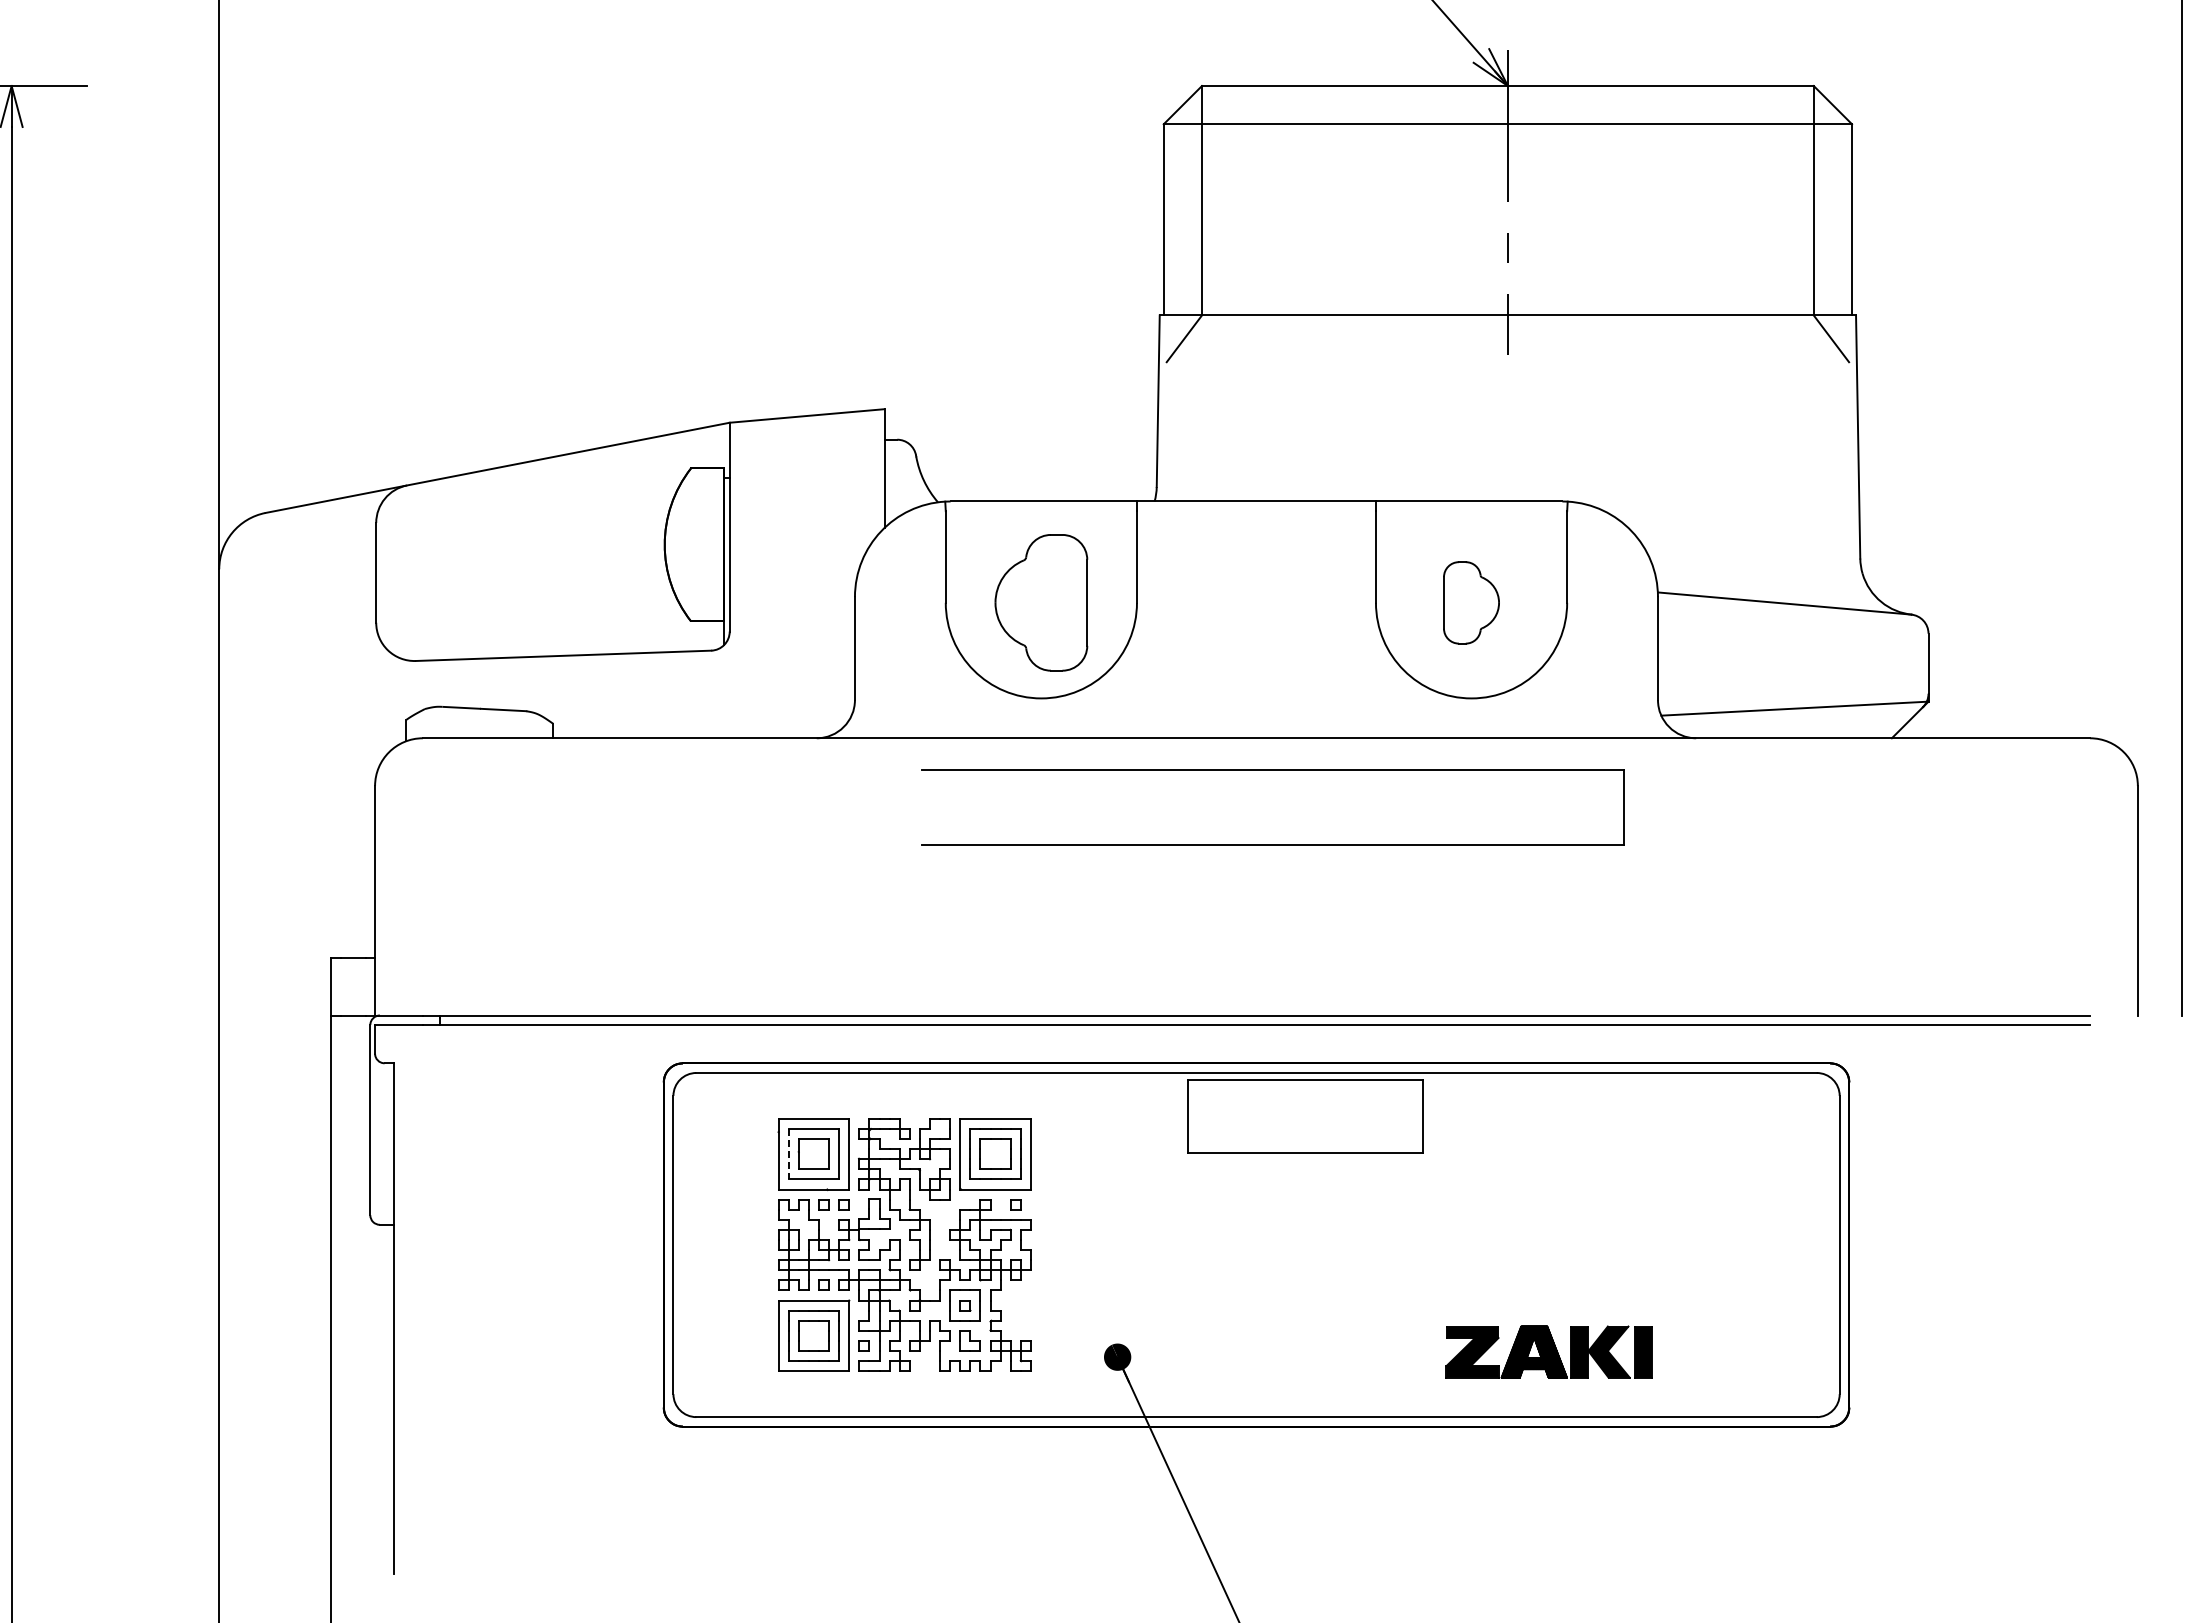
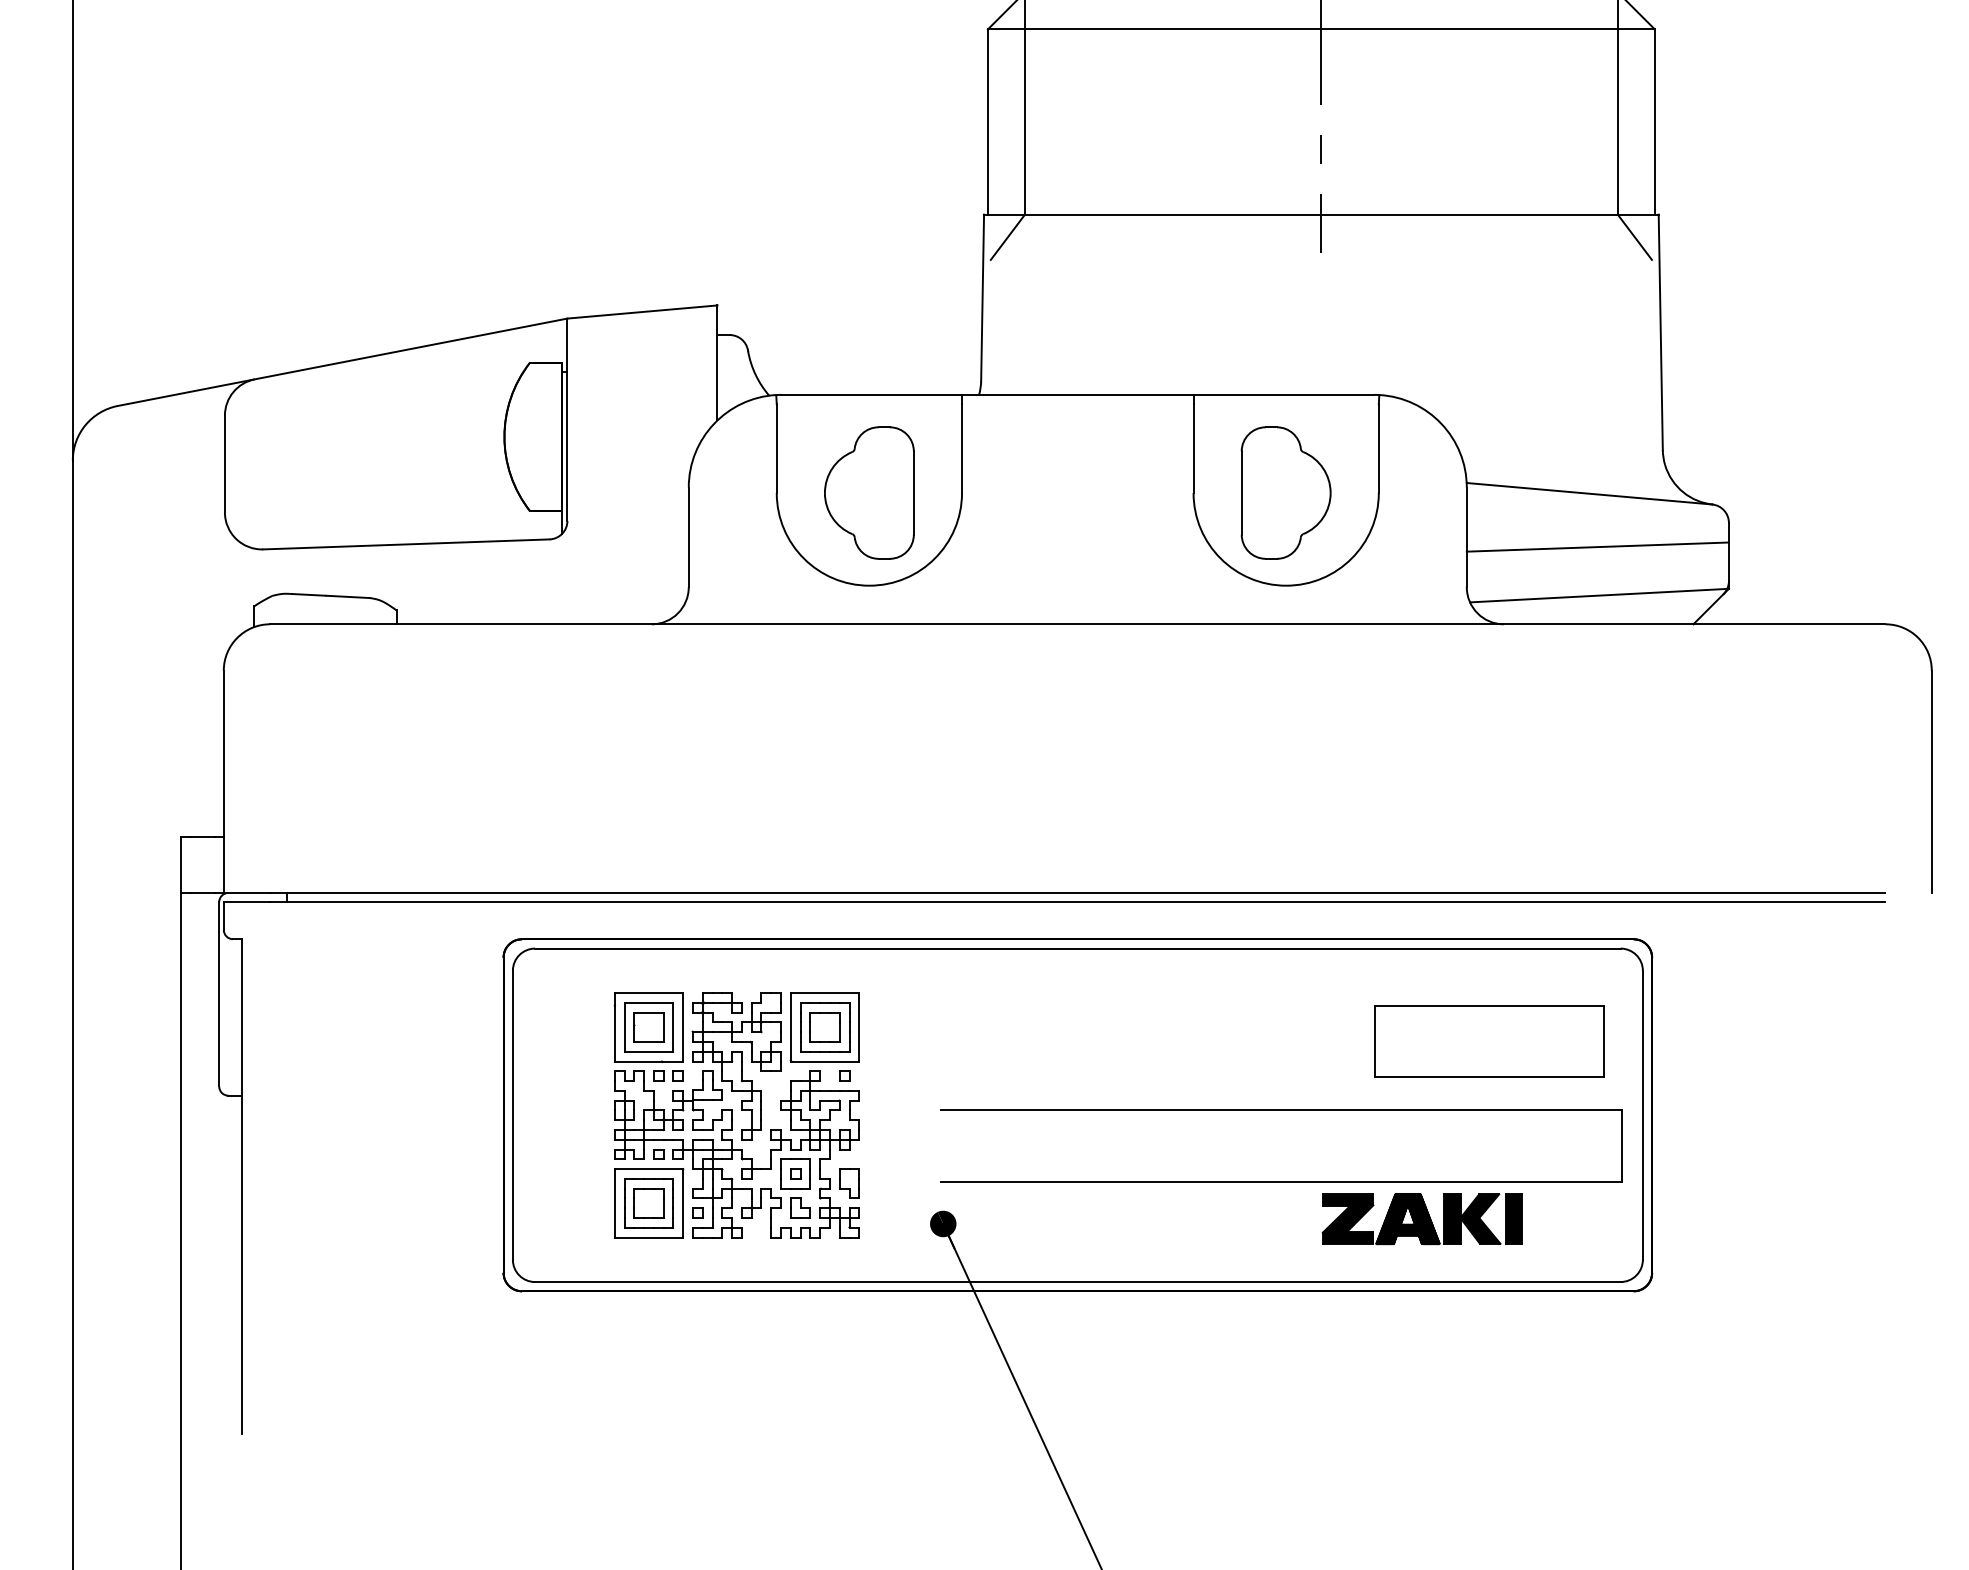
part: (1471, 602) -> (1286, 492), size x1.67
line: (1792, 658) -> (1597, 547), added
part: (1272, 770) -> (1281, 1109), moved
part: (1305, 1116) -> (1489, 1041), moved
line: (788, 1154) -> (624, 1027), dashed -> solid
part: (1020, 1315) -> (849, 1183), added
part: (1548, 1351) -> (1421, 1218), moved

